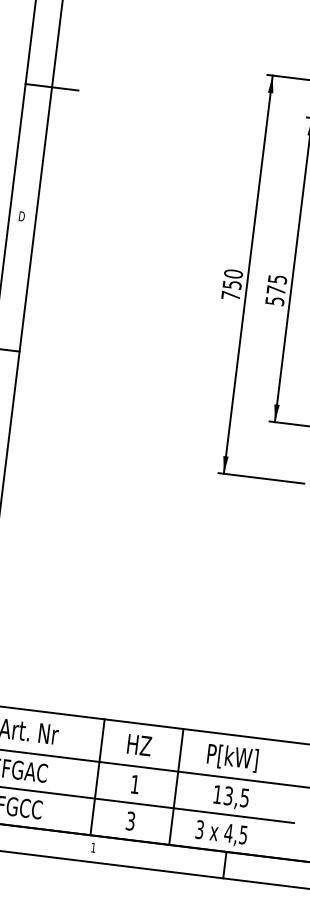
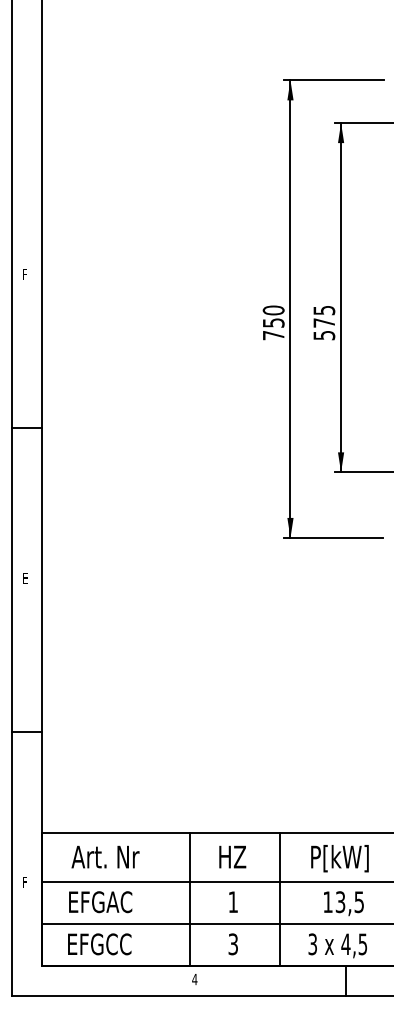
line: (51, 87) -> (41, 124), removed
text: (22, 216) -> (26, 274), D -> F
text: (93, 847) -> (194, 979), 1 -> 4

